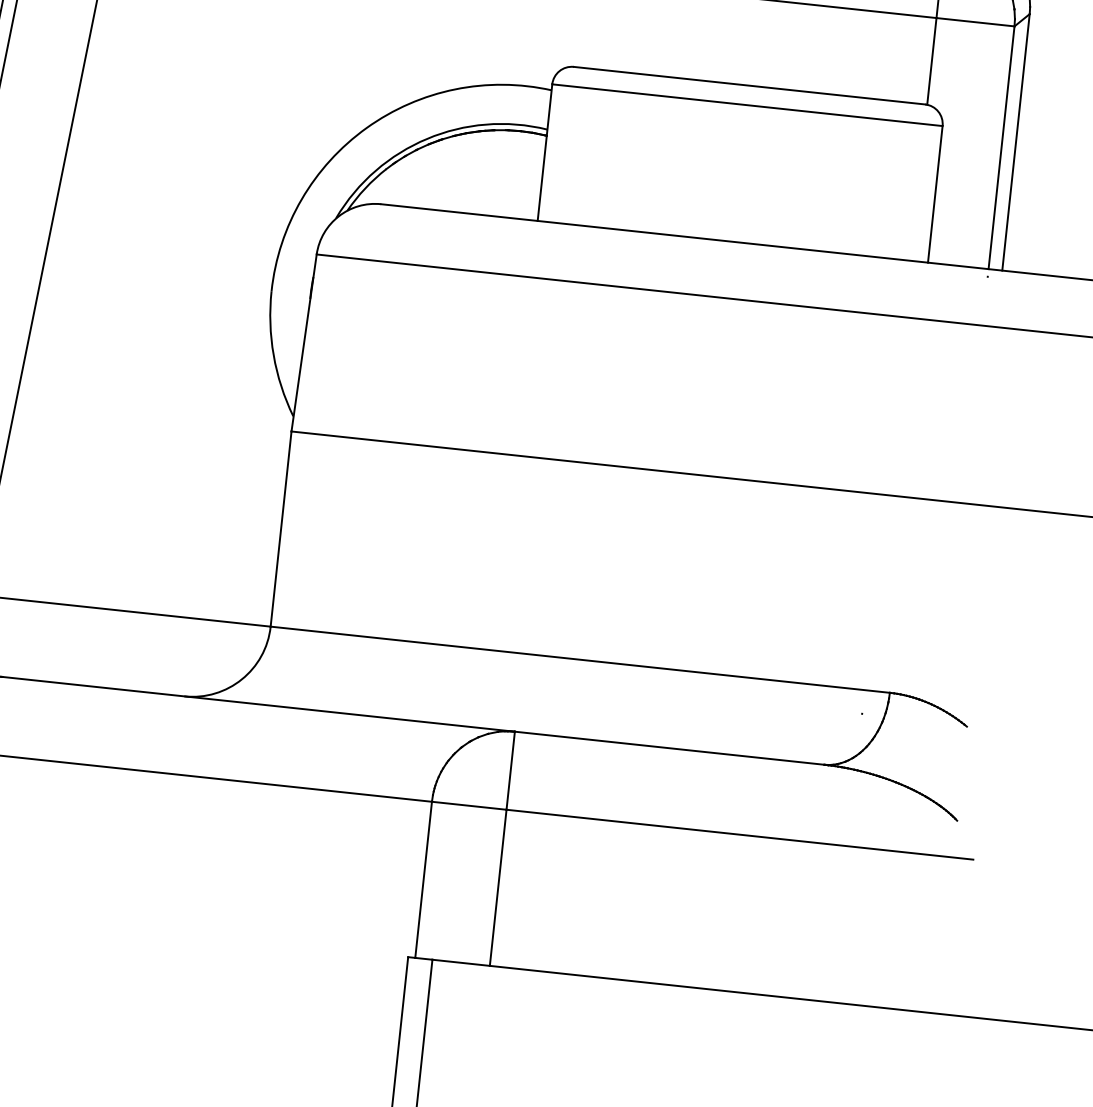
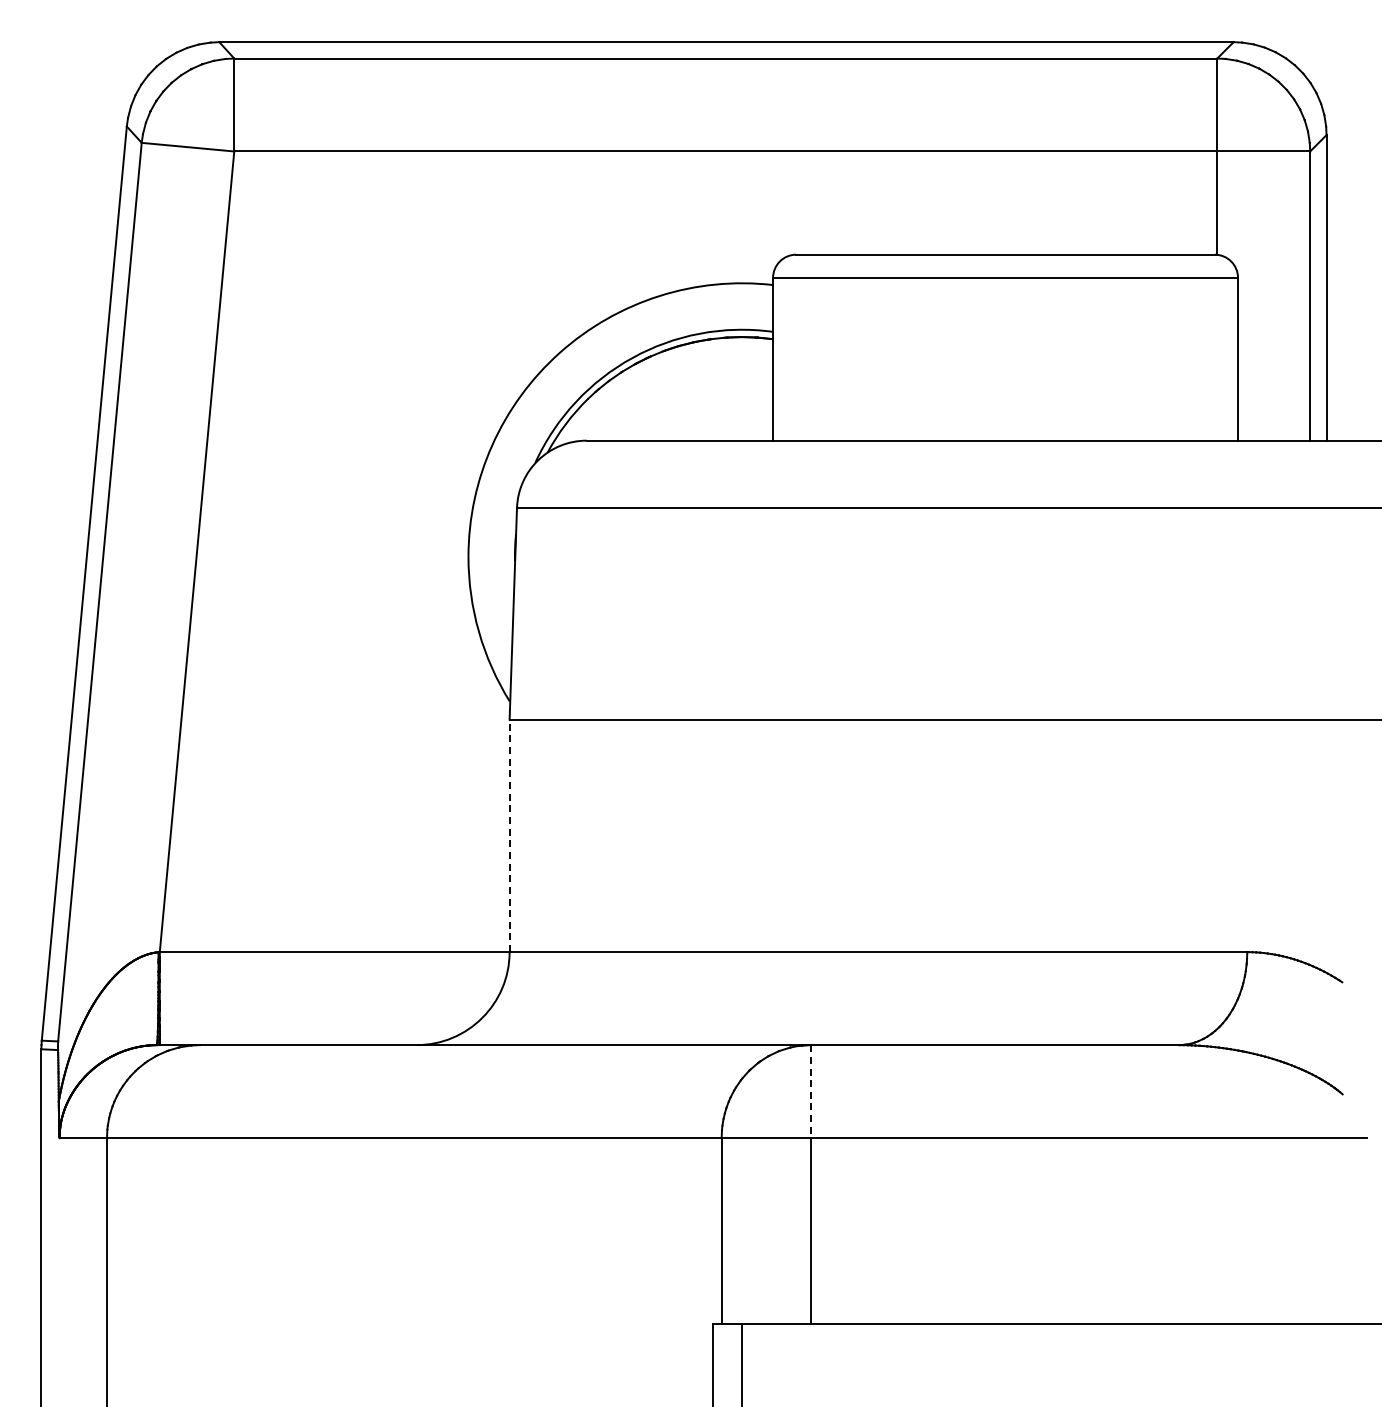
line: (281, 528) -> (509, 835), solid -> dashed
line: (510, 771) -> (810, 1092), solid -> dashed

